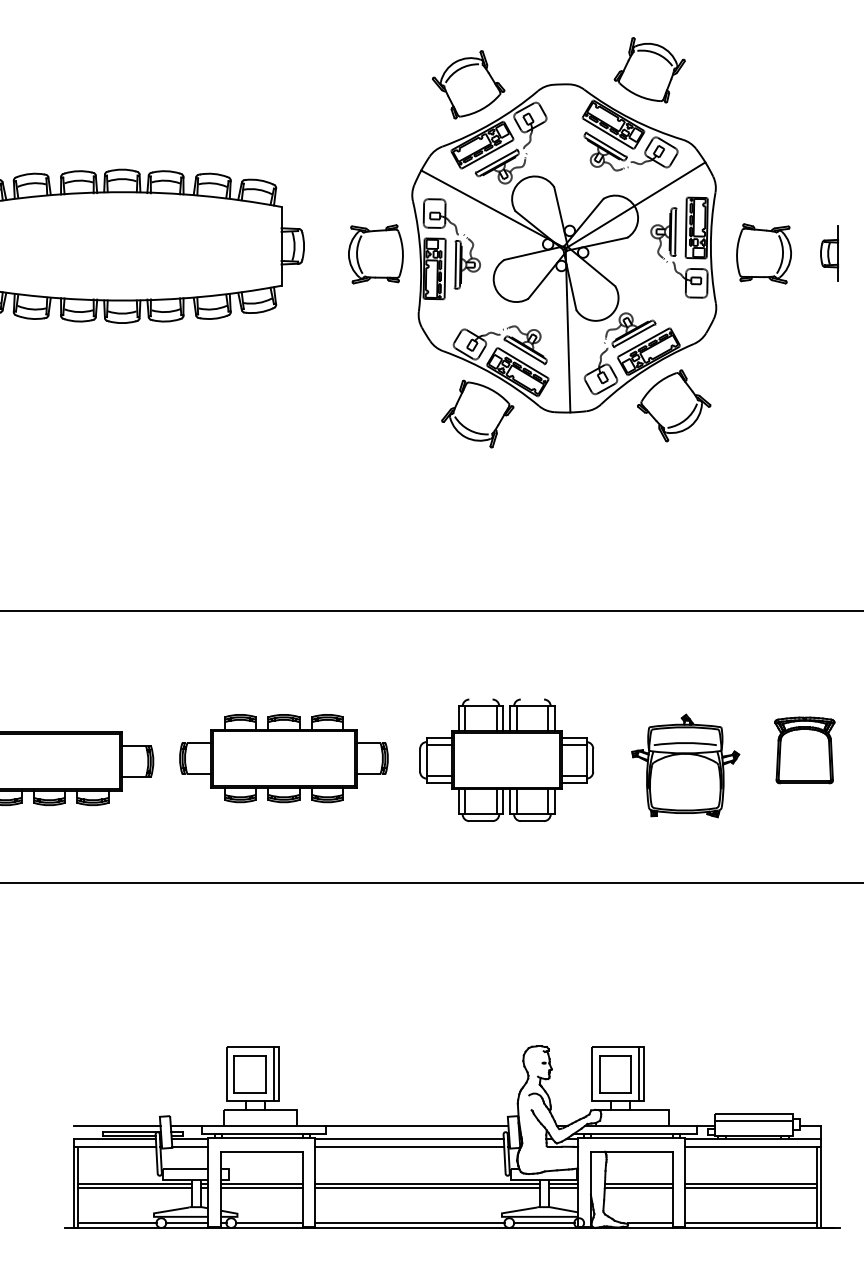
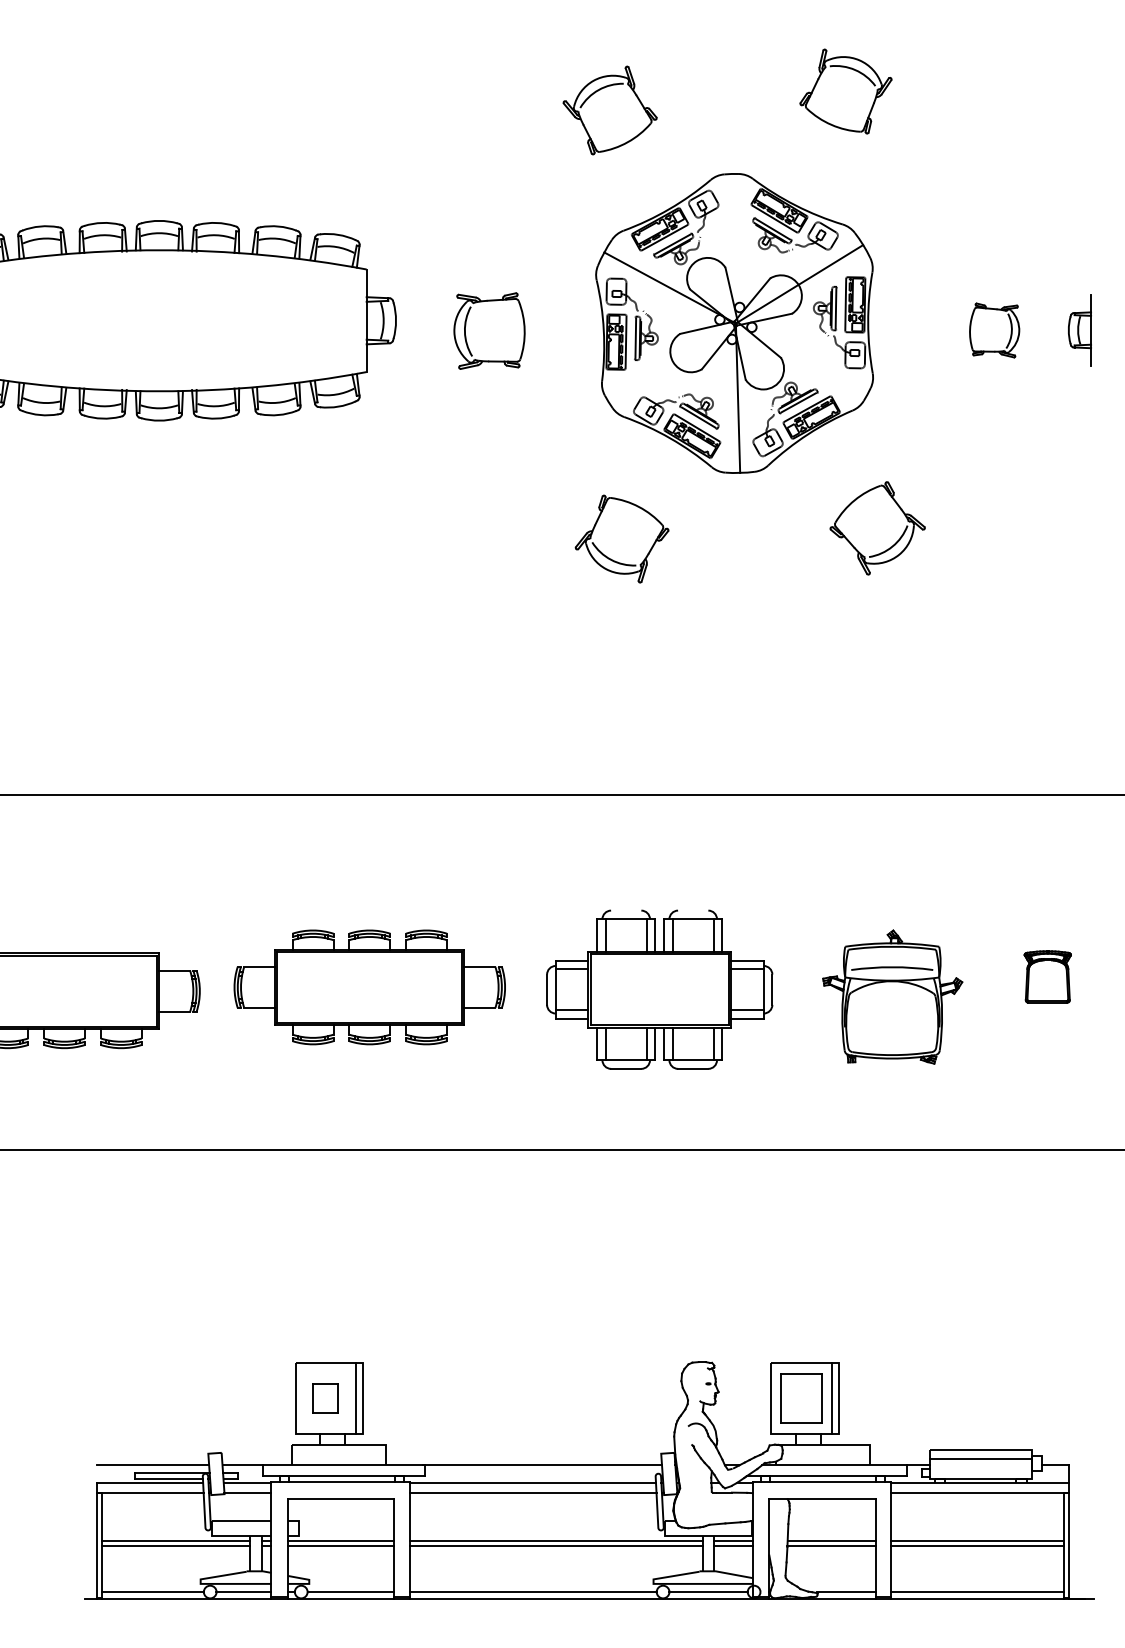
part: (564, 248) -> (734, 323), size x0.7
part: (763, 253) -> (994, 330), size x0.7
part: (804, 750) -> (1047, 976), size x0.6
part: (249, 1074) -> (325, 1398), size x0.6

